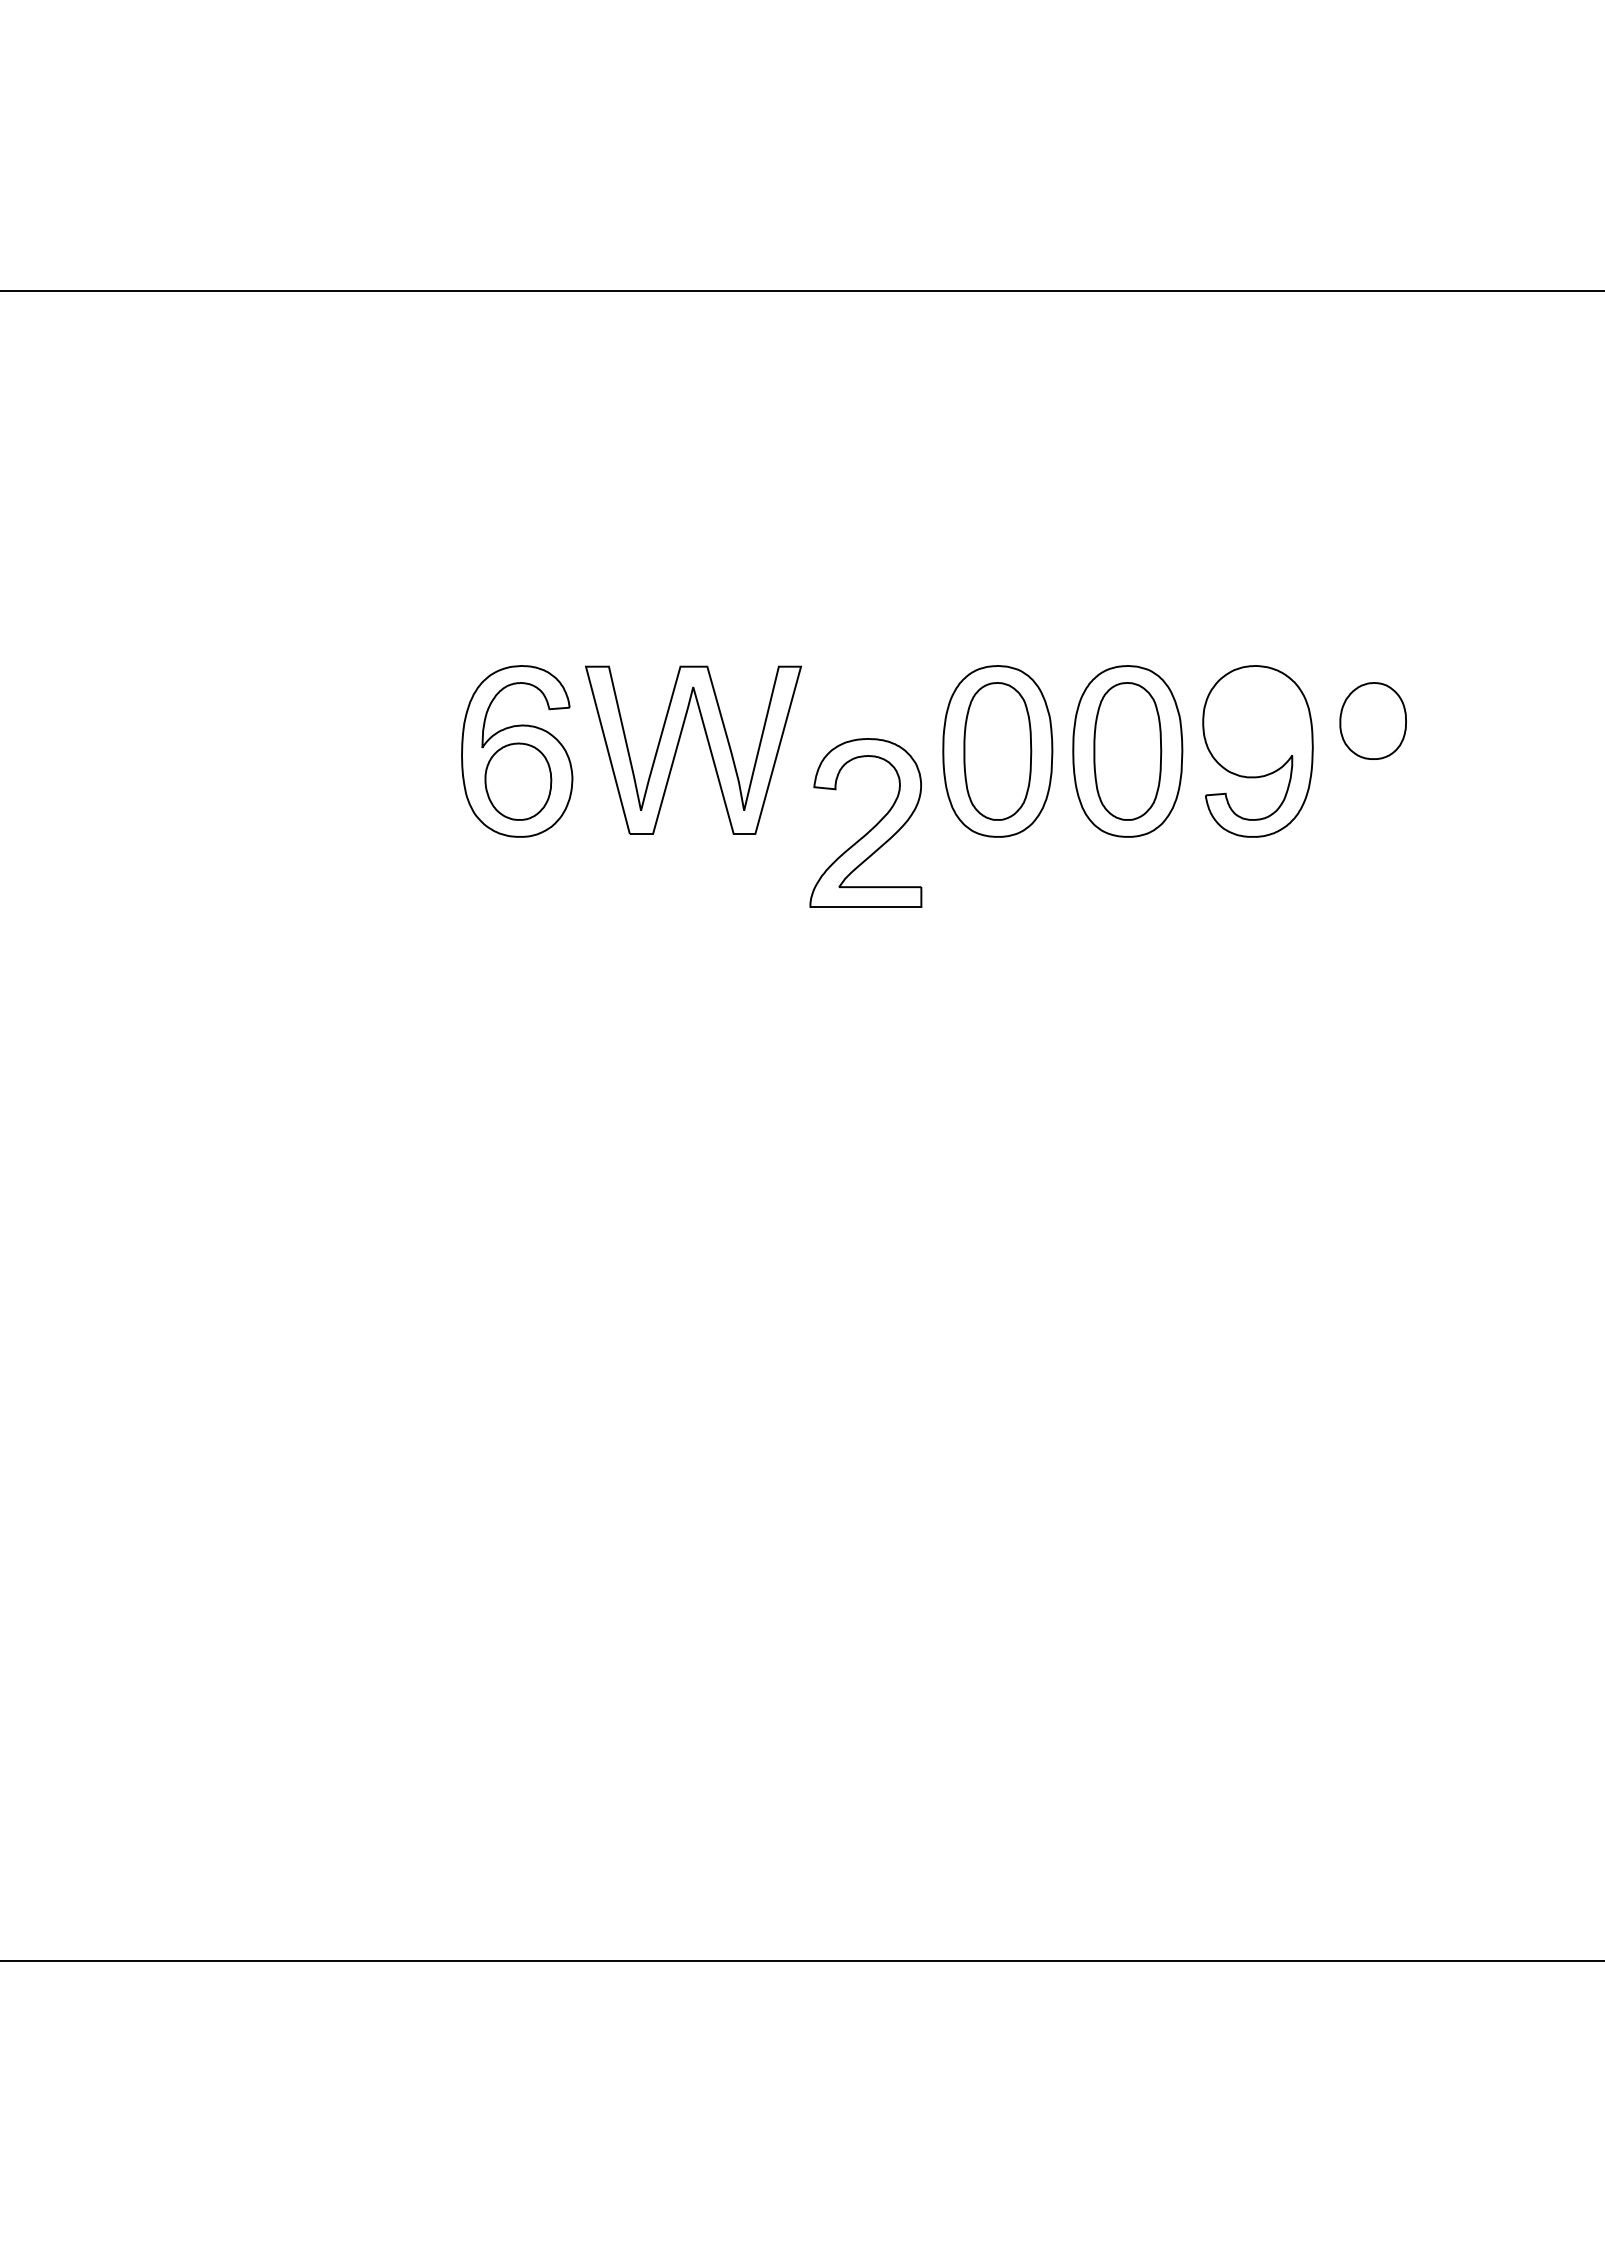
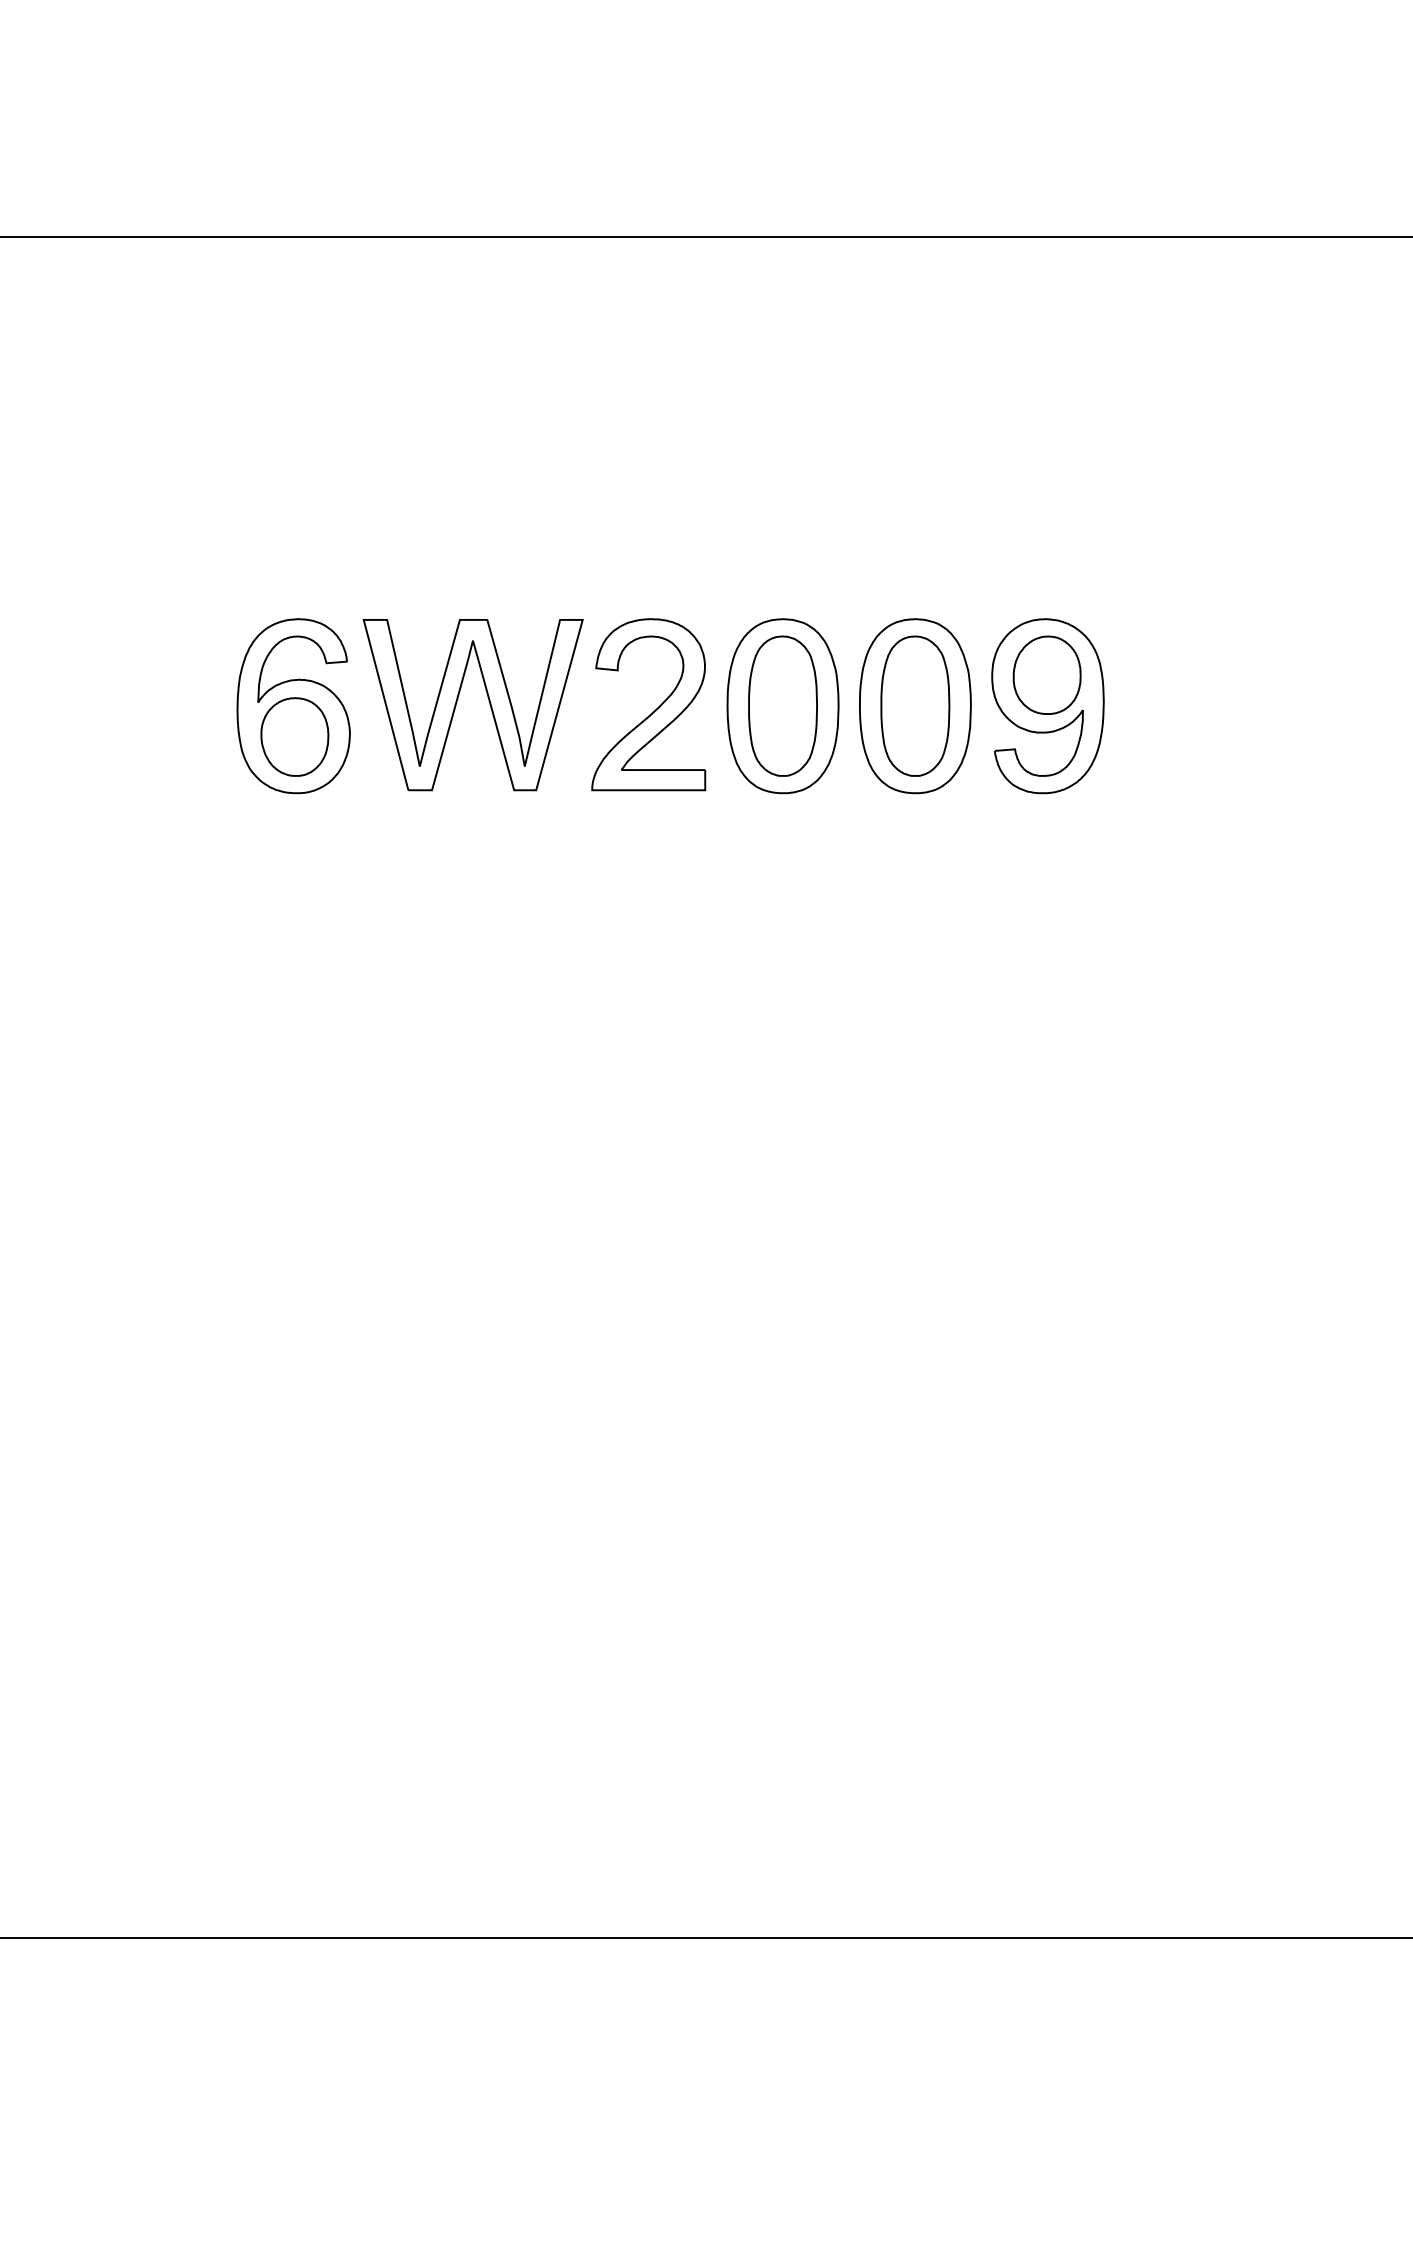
part: (1372, 720) -> (1046, 674), moved
part: (871, 828) -> (654, 710), moved

